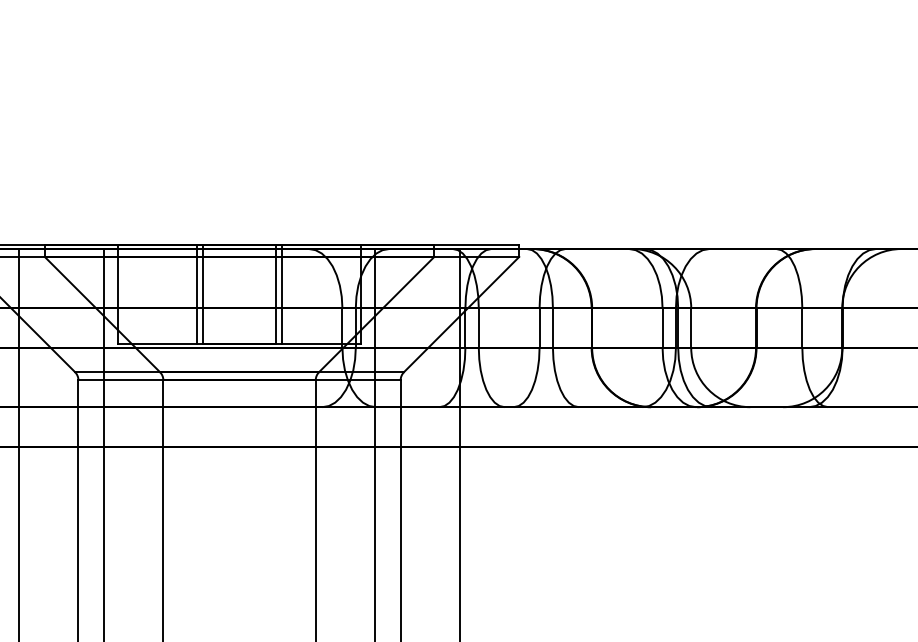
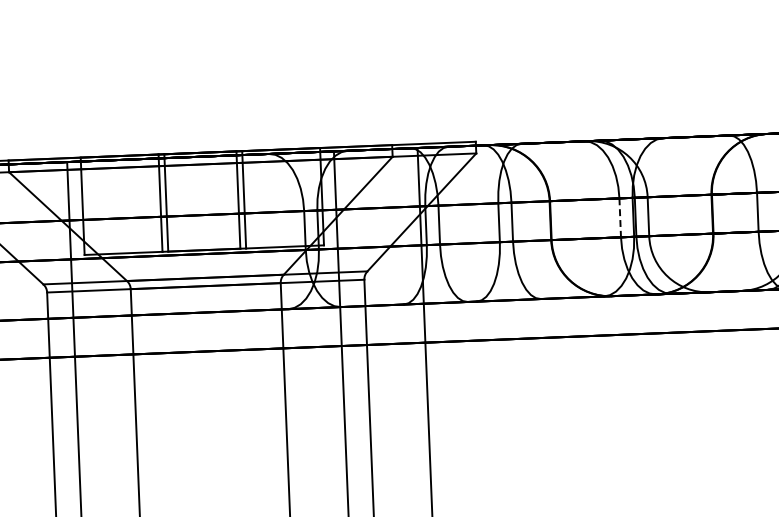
line: (662, 328) -> (620, 218), solid -> dashed

